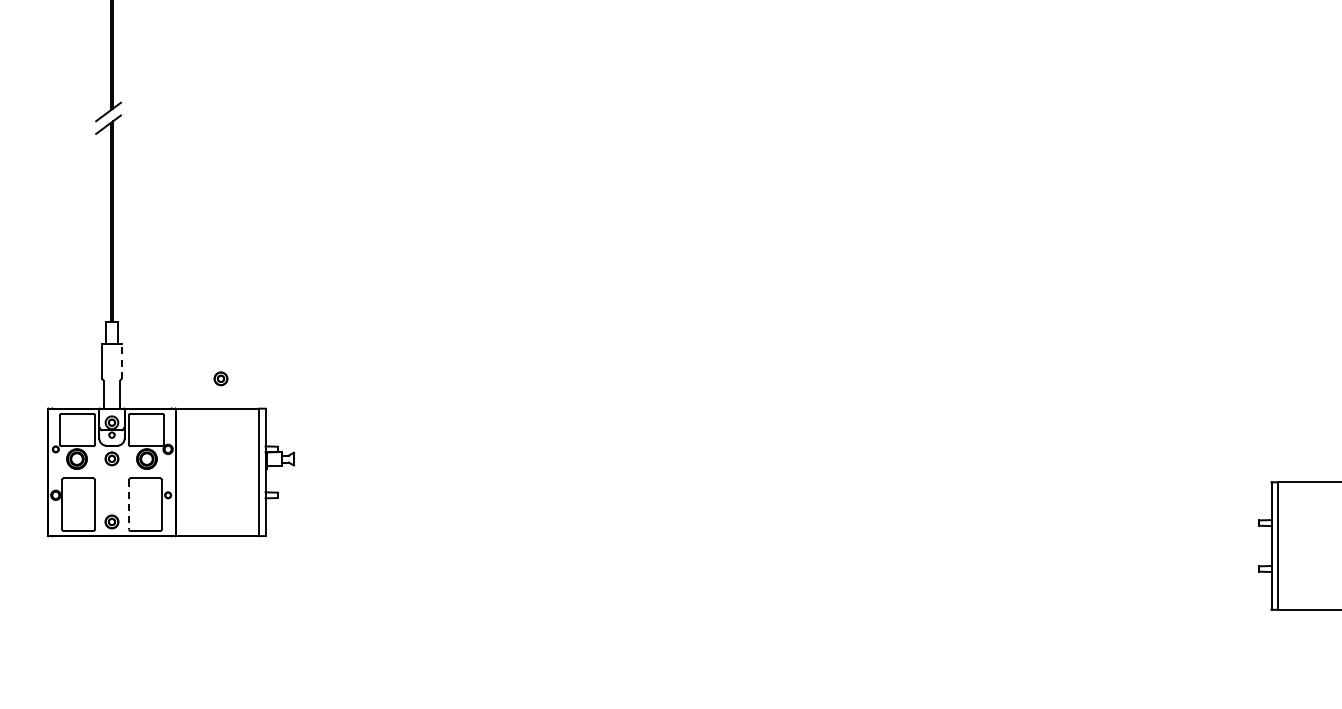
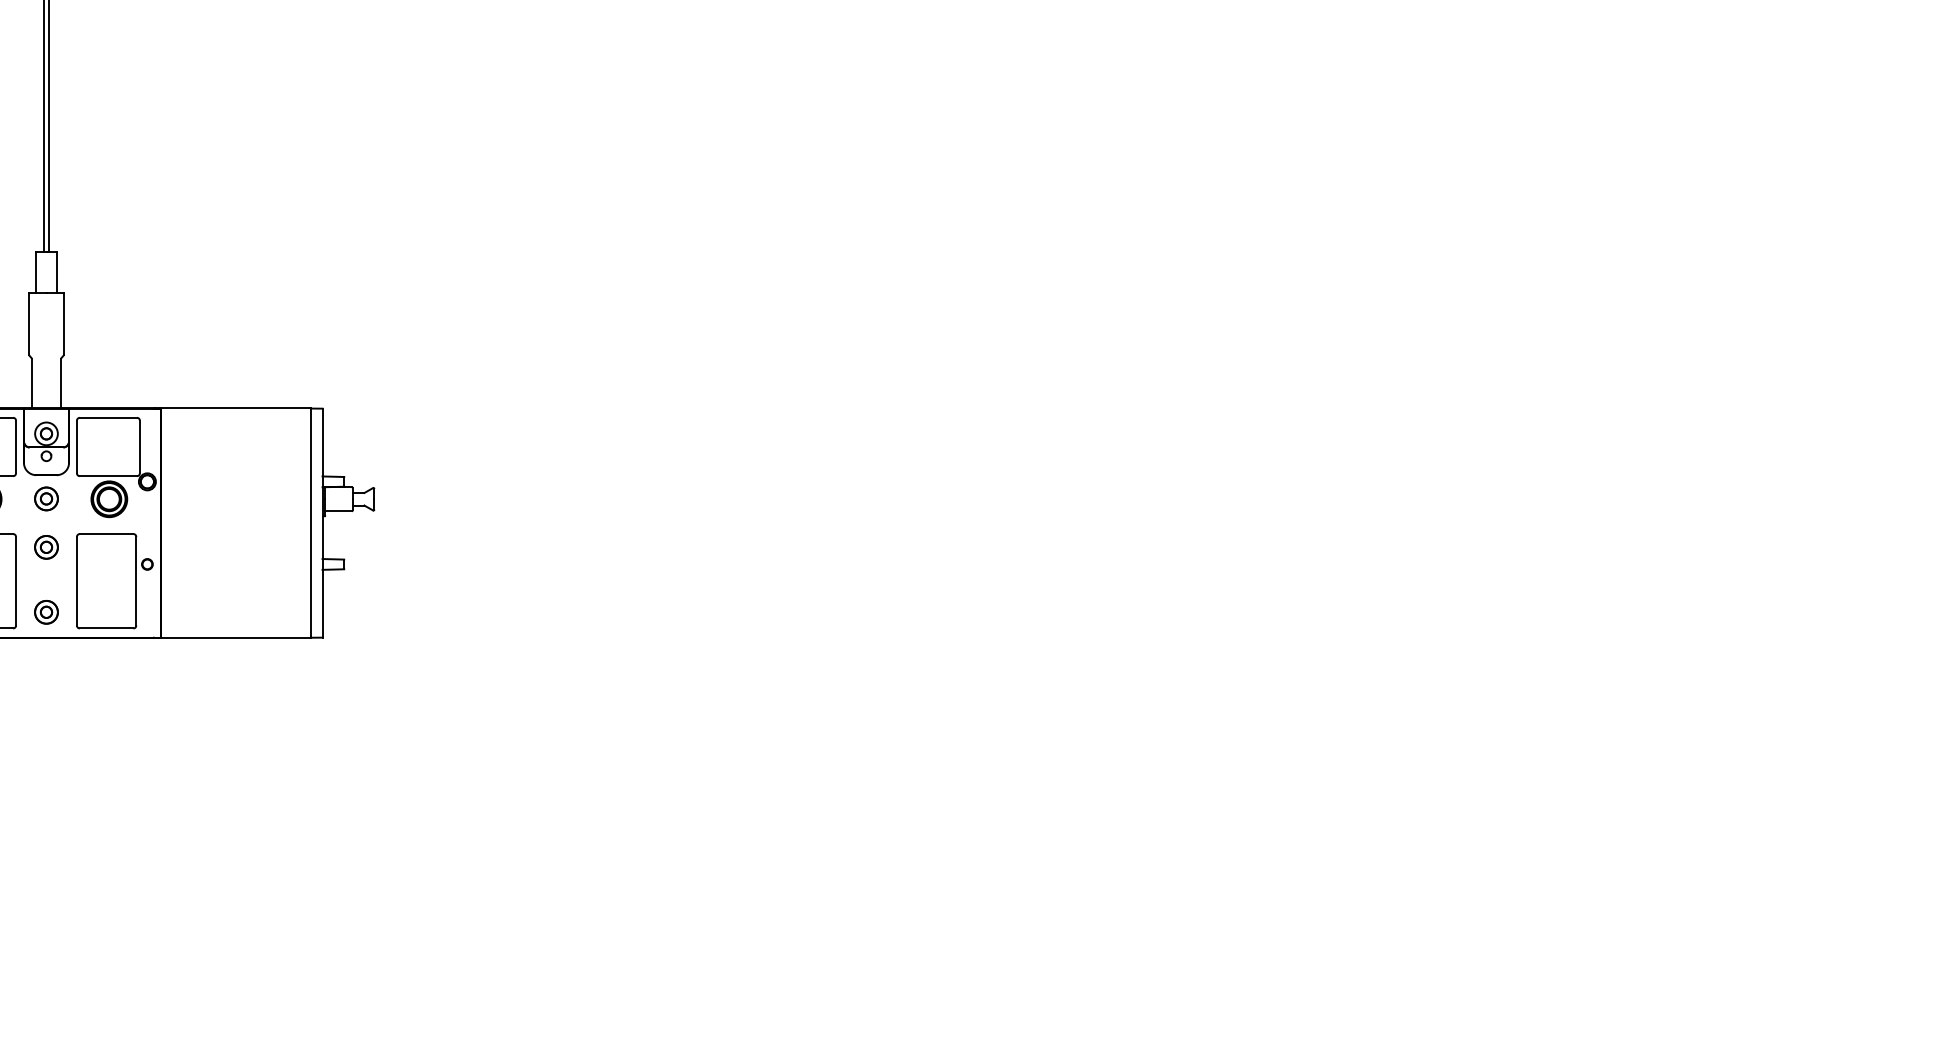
line: (121, 360) -> (63, 322), dashed -> solid
part: (220, 378) -> (45, 546), moved
line: (128, 504) -> (76, 580), dashed -> solid

